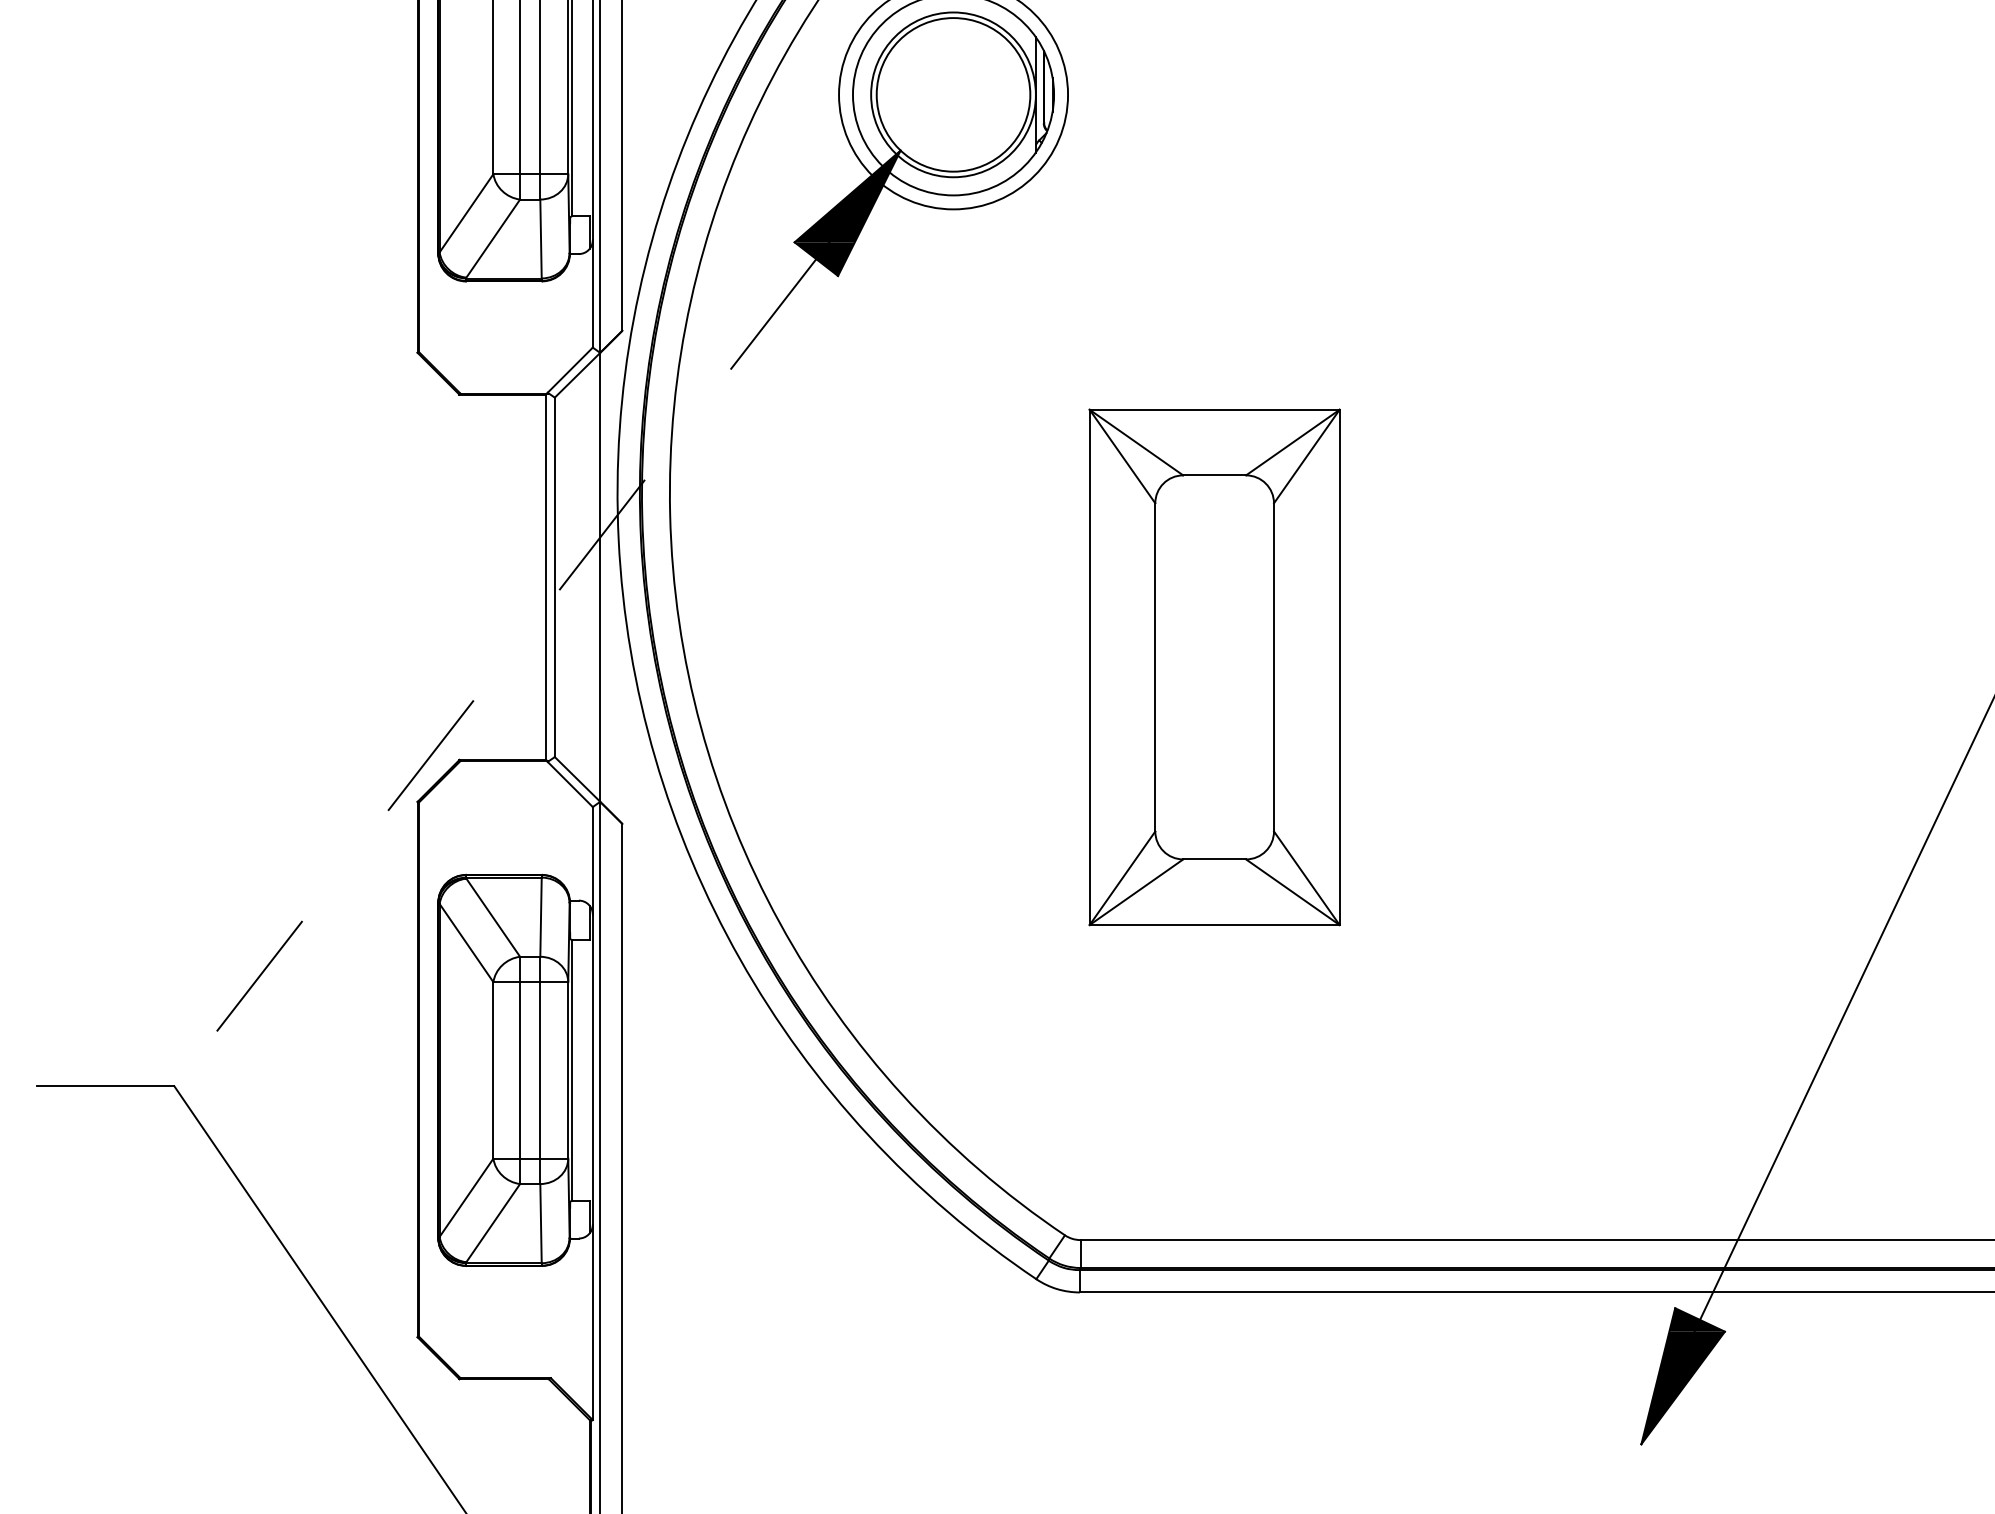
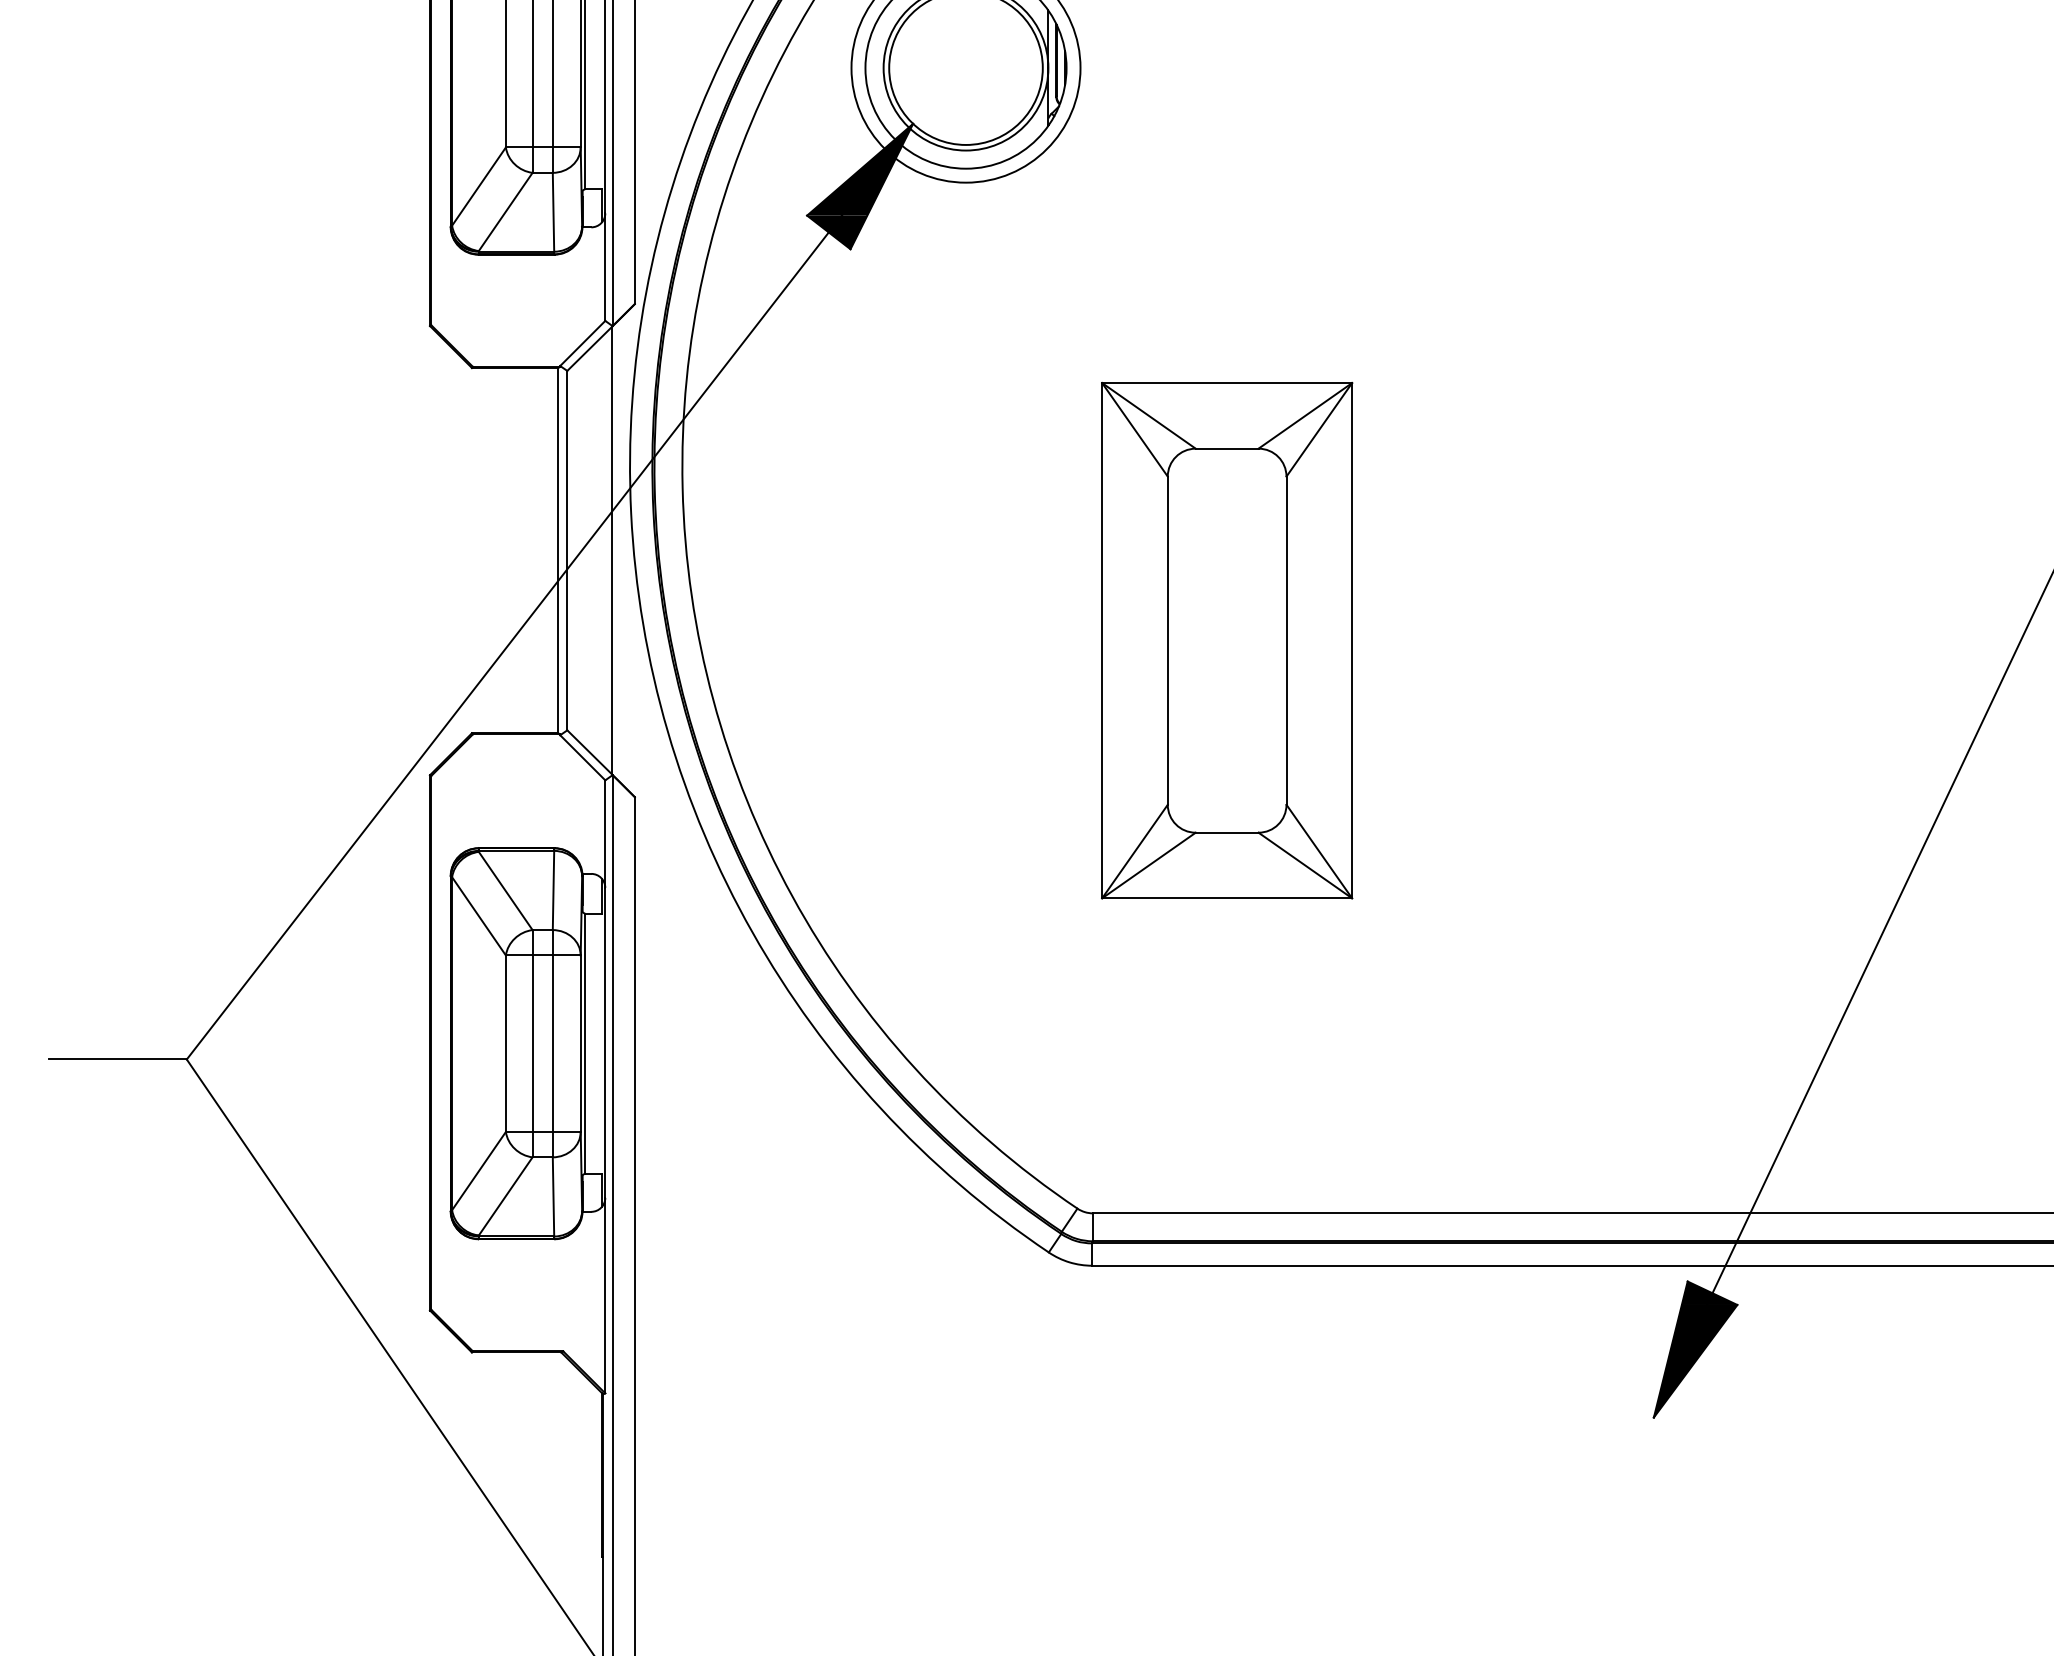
line: (495, 673) -> (507, 646), dashed -> solid

